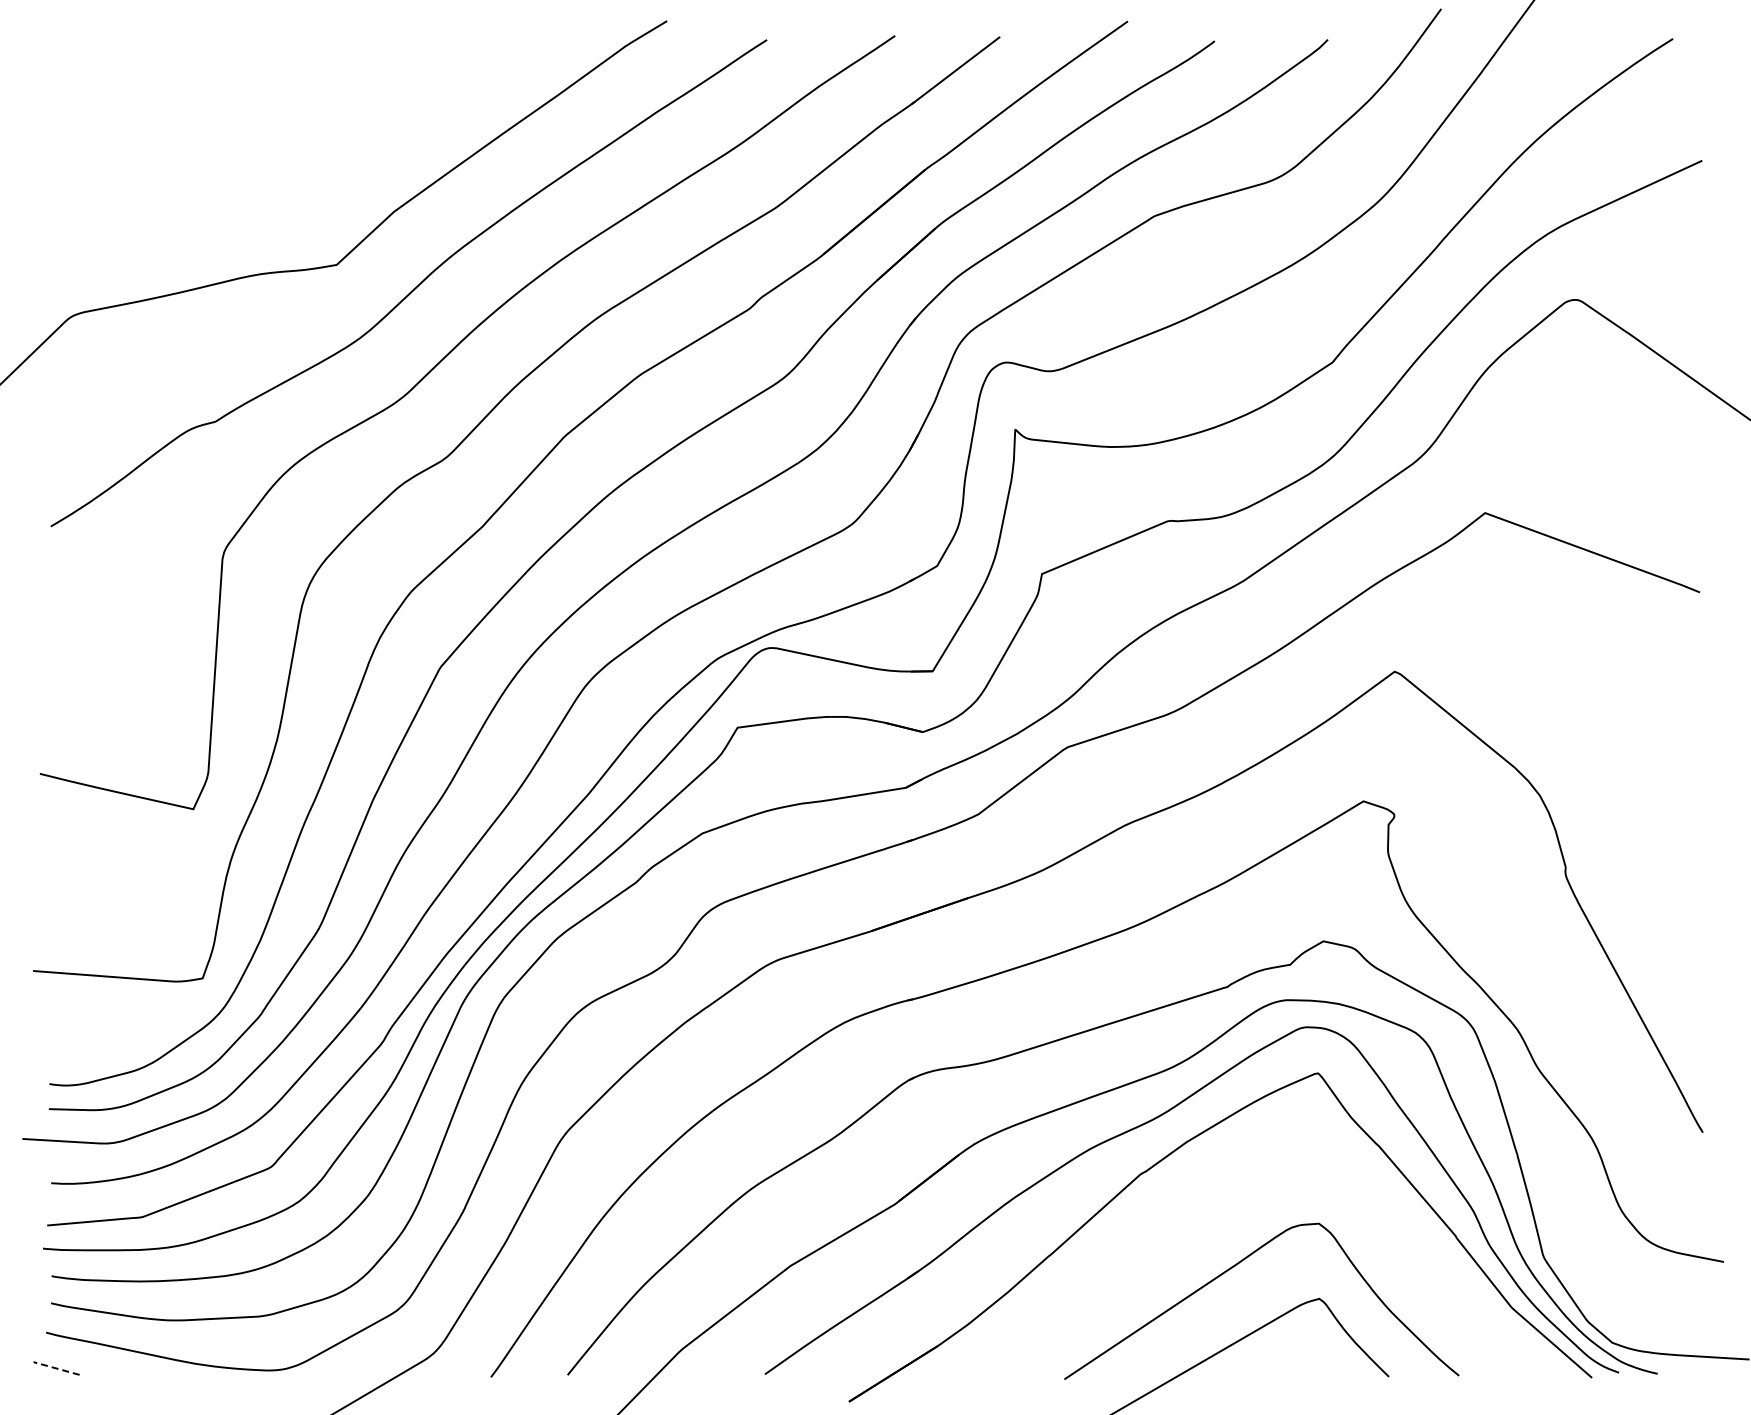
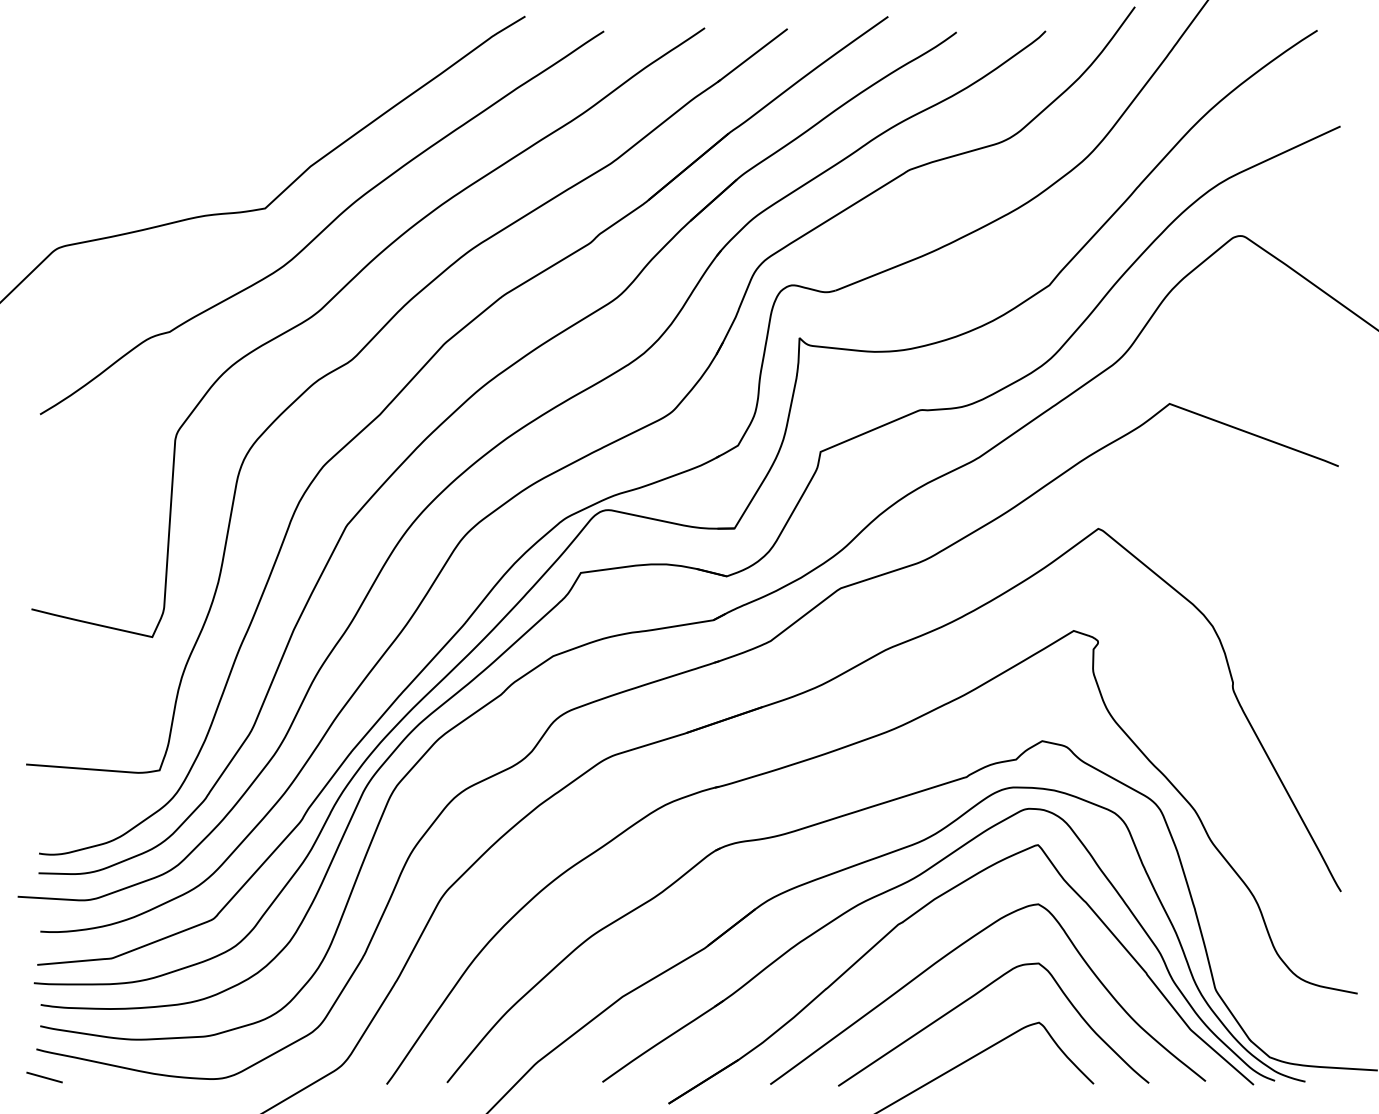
curve: (1216, 1204) -> (958, 948), added
line: (56, 1368) -> (44, 1077), dashed -> solid

